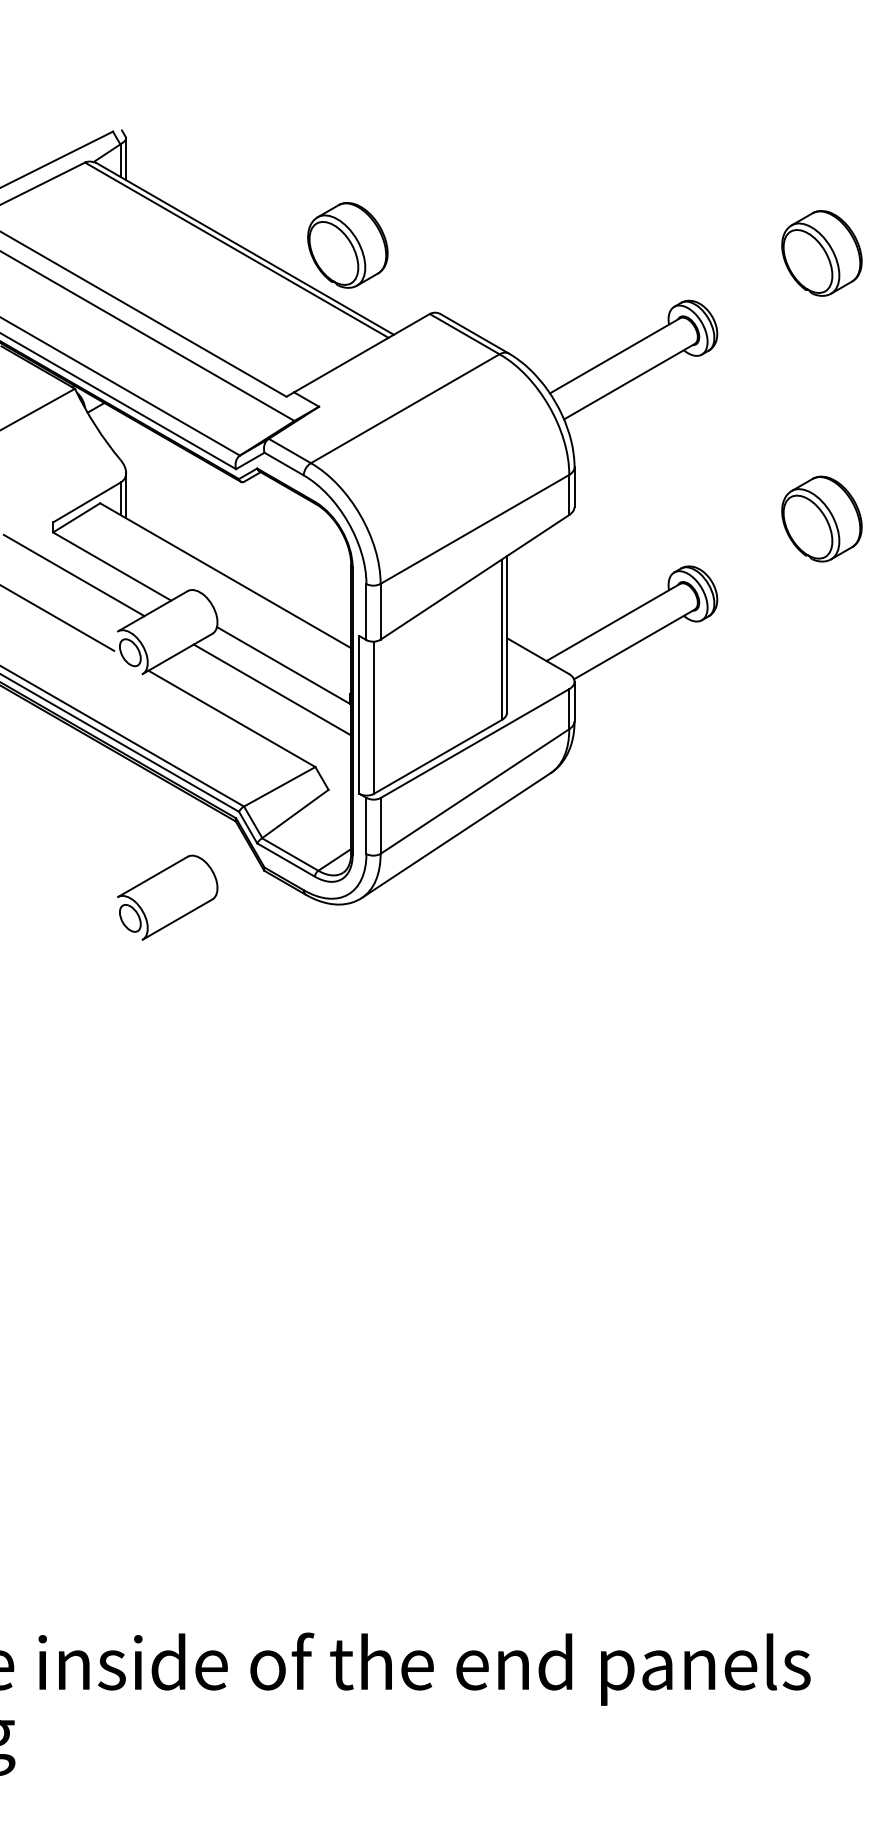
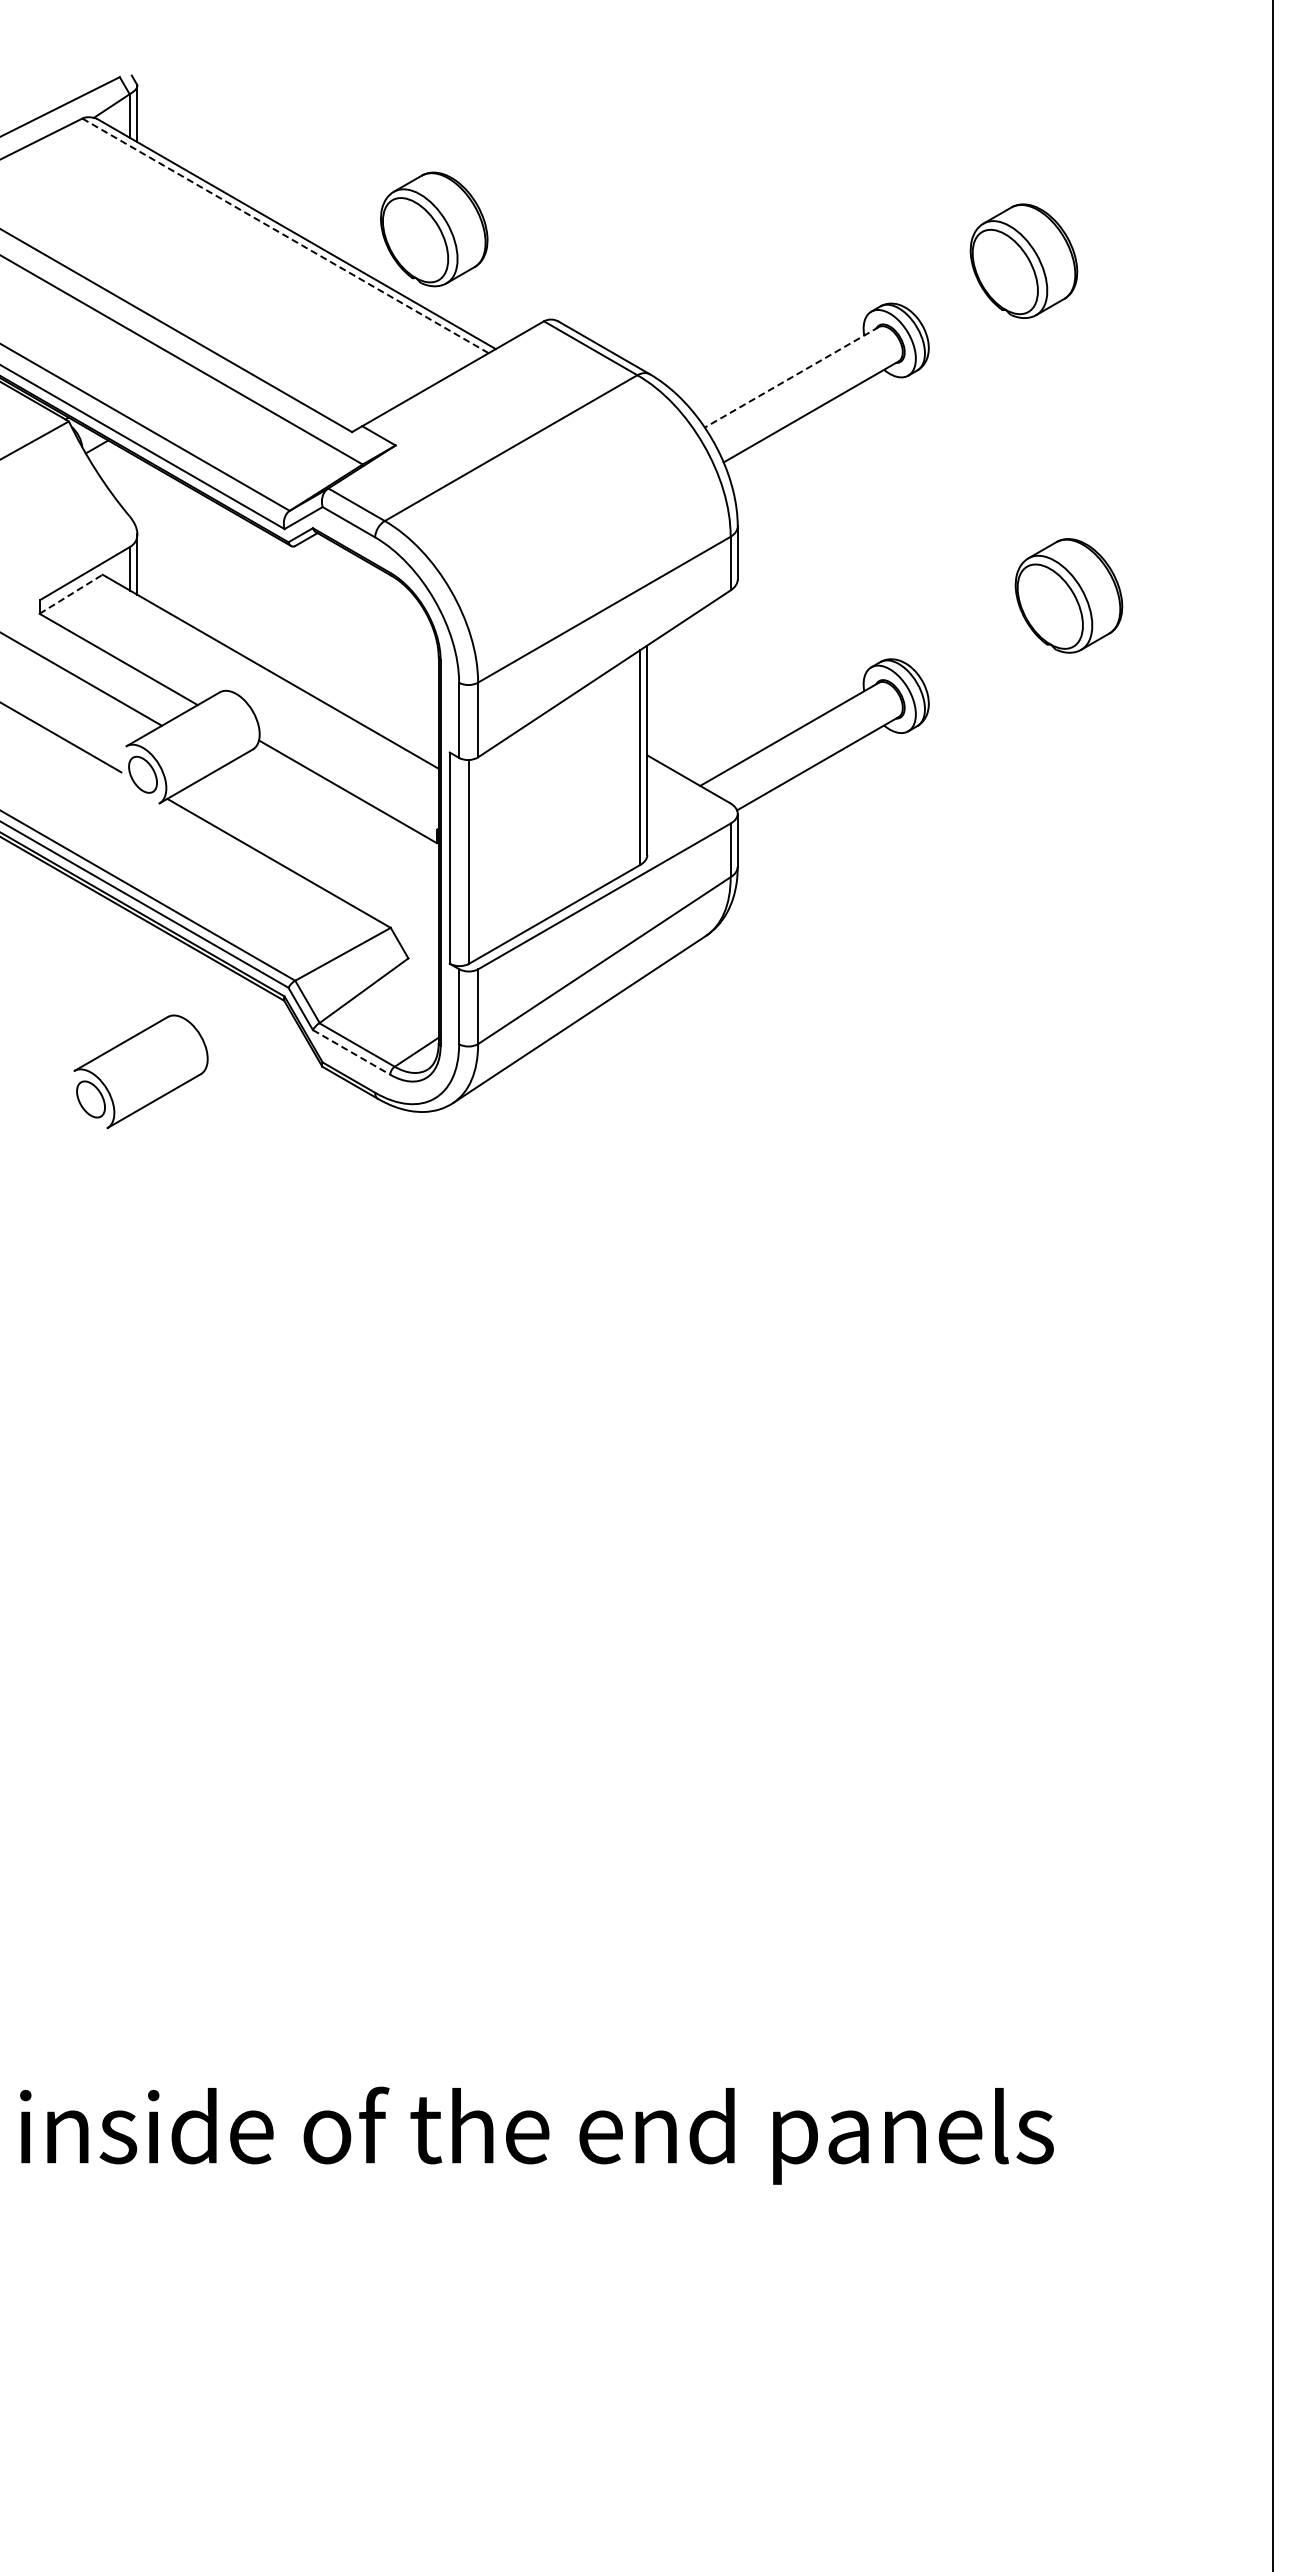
line: (236, 249) -> (285, 235), solid -> dashed
part: (821, 252) -> (1023, 260), moved
line: (614, 355) -> (791, 377), solid -> dashed
line: (76, 518) -> (71, 594), solid -> dashed
line: (271, 689) -> (332, 824), removed
line: (286, 860) -> (351, 1052), solid -> dashed
part: (167, 897) -> (140, 1071), moved

